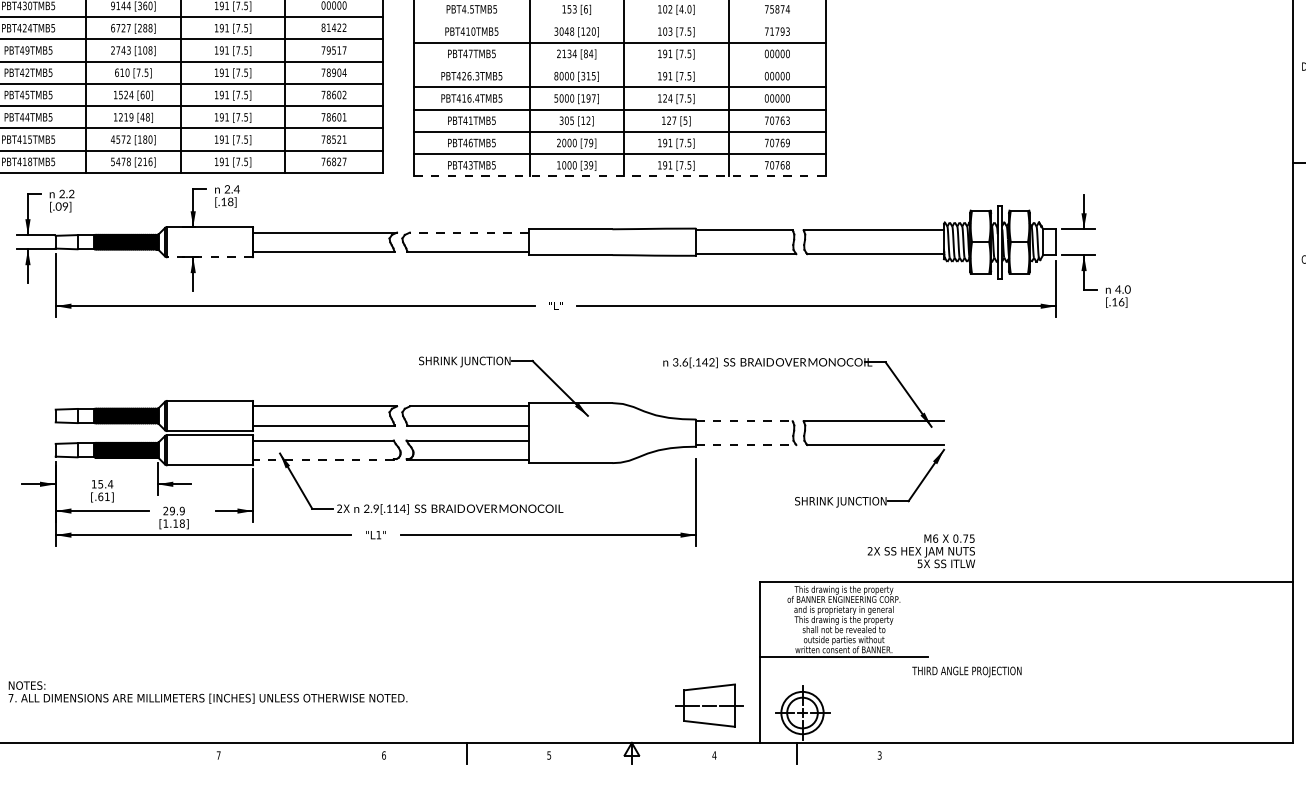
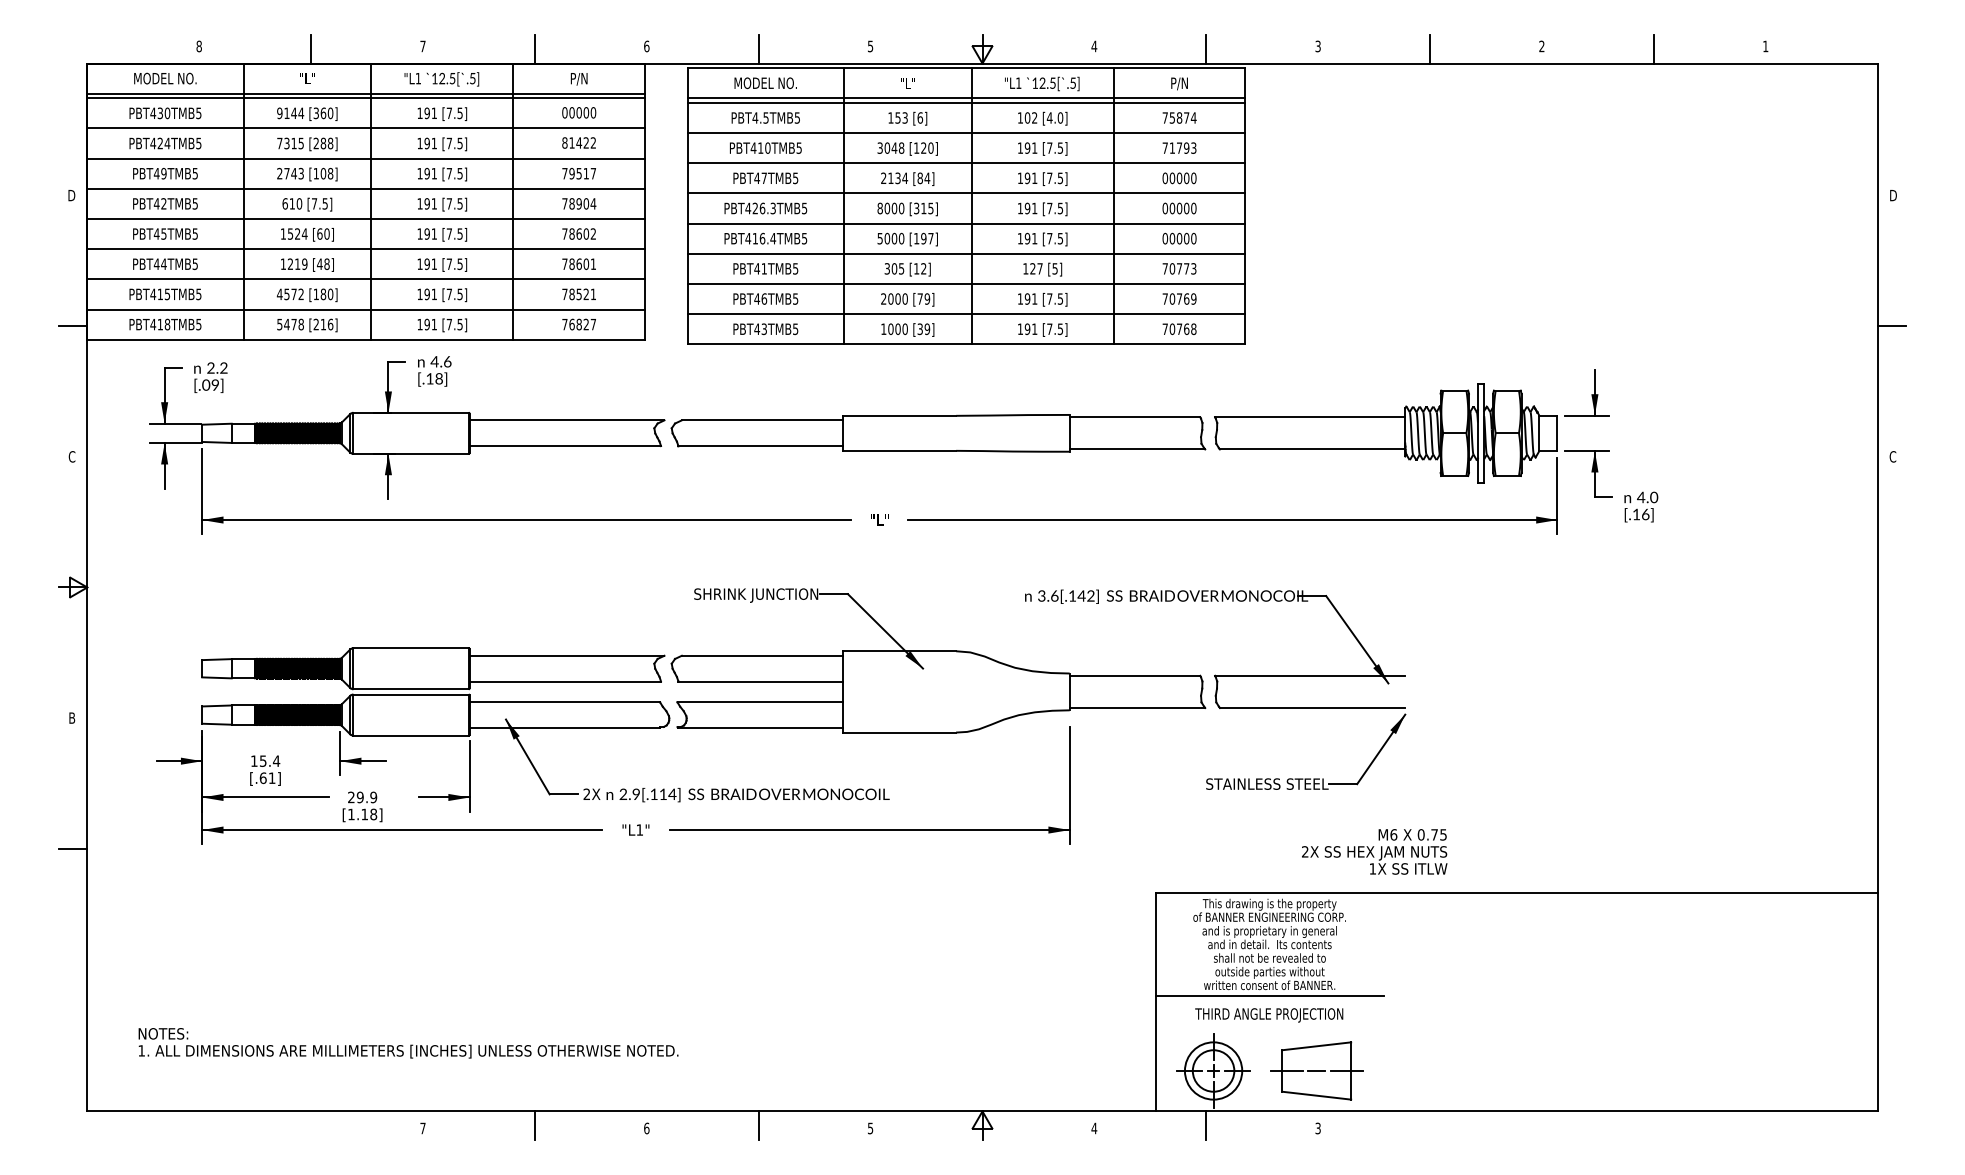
line: (620, 20) -> (966, 133), added
text: (120, 28) -> (290, 143), 6727 -> 7315
text: (667, 31) -> (1030, 147), 103 -> 191
line: (620, 65) -> (966, 193), added
text: (667, 98) -> (1030, 238), 124 -> 191
text: (782, 120) -> (1186, 268), 70763 -> 70773
line: (620, 176) -> (966, 344), dashed -> solid
text: (231, 189) -> (440, 361), 2.4 -> 4.6
line: (468, 232) -> (761, 420), dashed -> solid
line: (210, 257) -> (411, 453), dashed -> solid
line: (744, 421) -> (1135, 675), dashed -> solid
line: (746, 445) -> (1137, 708), dashed -> solid
line: (323, 460) -> (564, 728), dashed -> solid
text: (840, 502) -> (1265, 785), SHRINK JUNCTION -> STAINLESS STEEL
text: (919, 563) -> (1372, 868), 5X -> 1X
text: (843, 620) -> (1269, 945), This drawing is the property -> and in detail.  Its contents
text: (967, 672) -> (1269, 1015), moved
text: (10, 697) -> (141, 1050), 7. -> 1.
part: (709, 705) -> (1316, 1070), moved
line: (301, 753) -> (534, 1125), added

